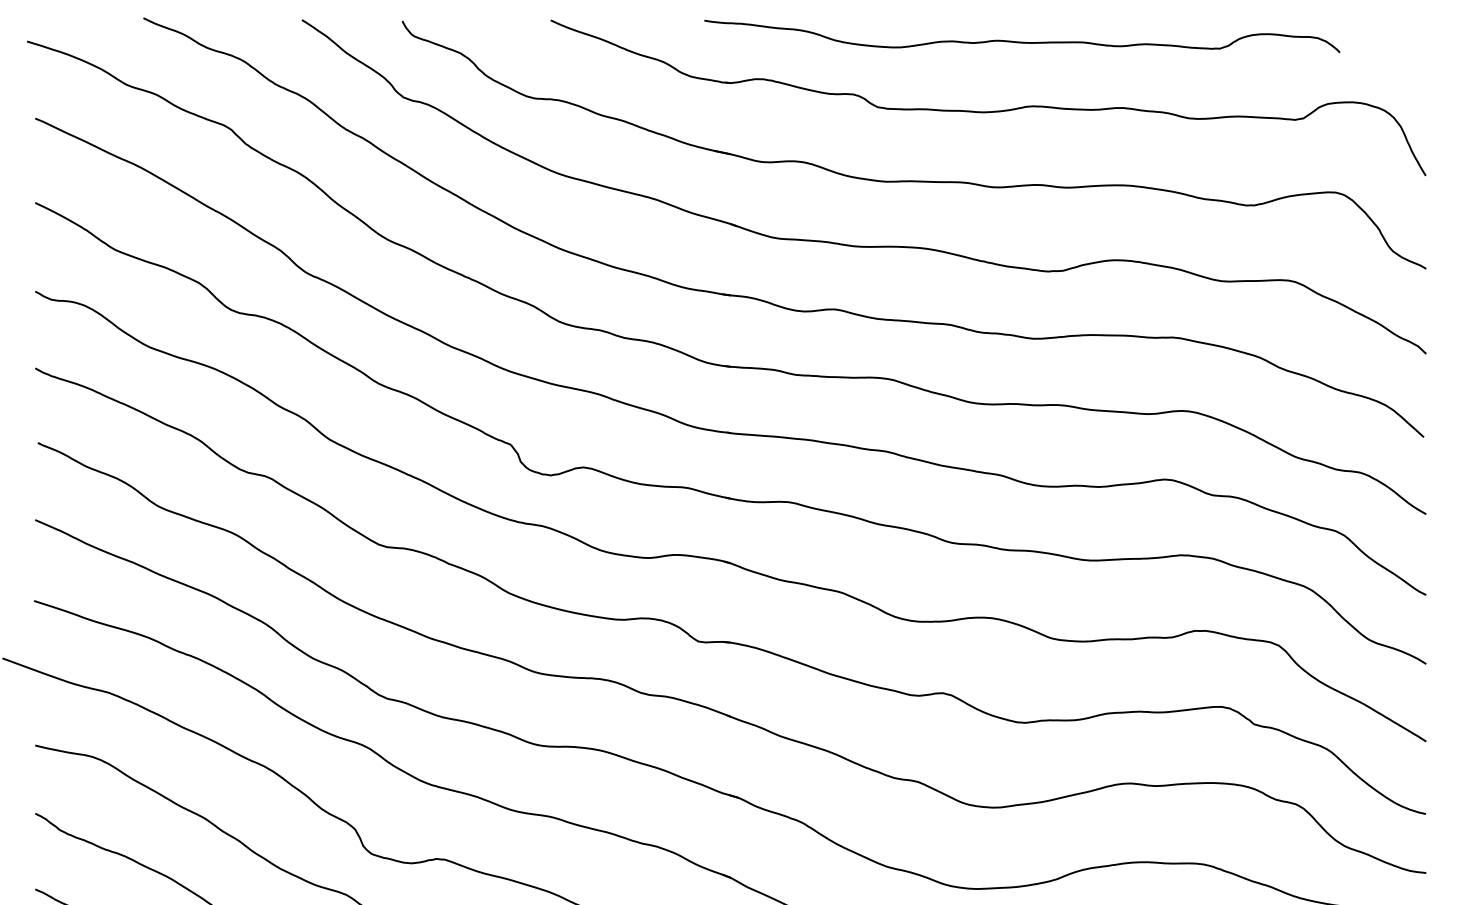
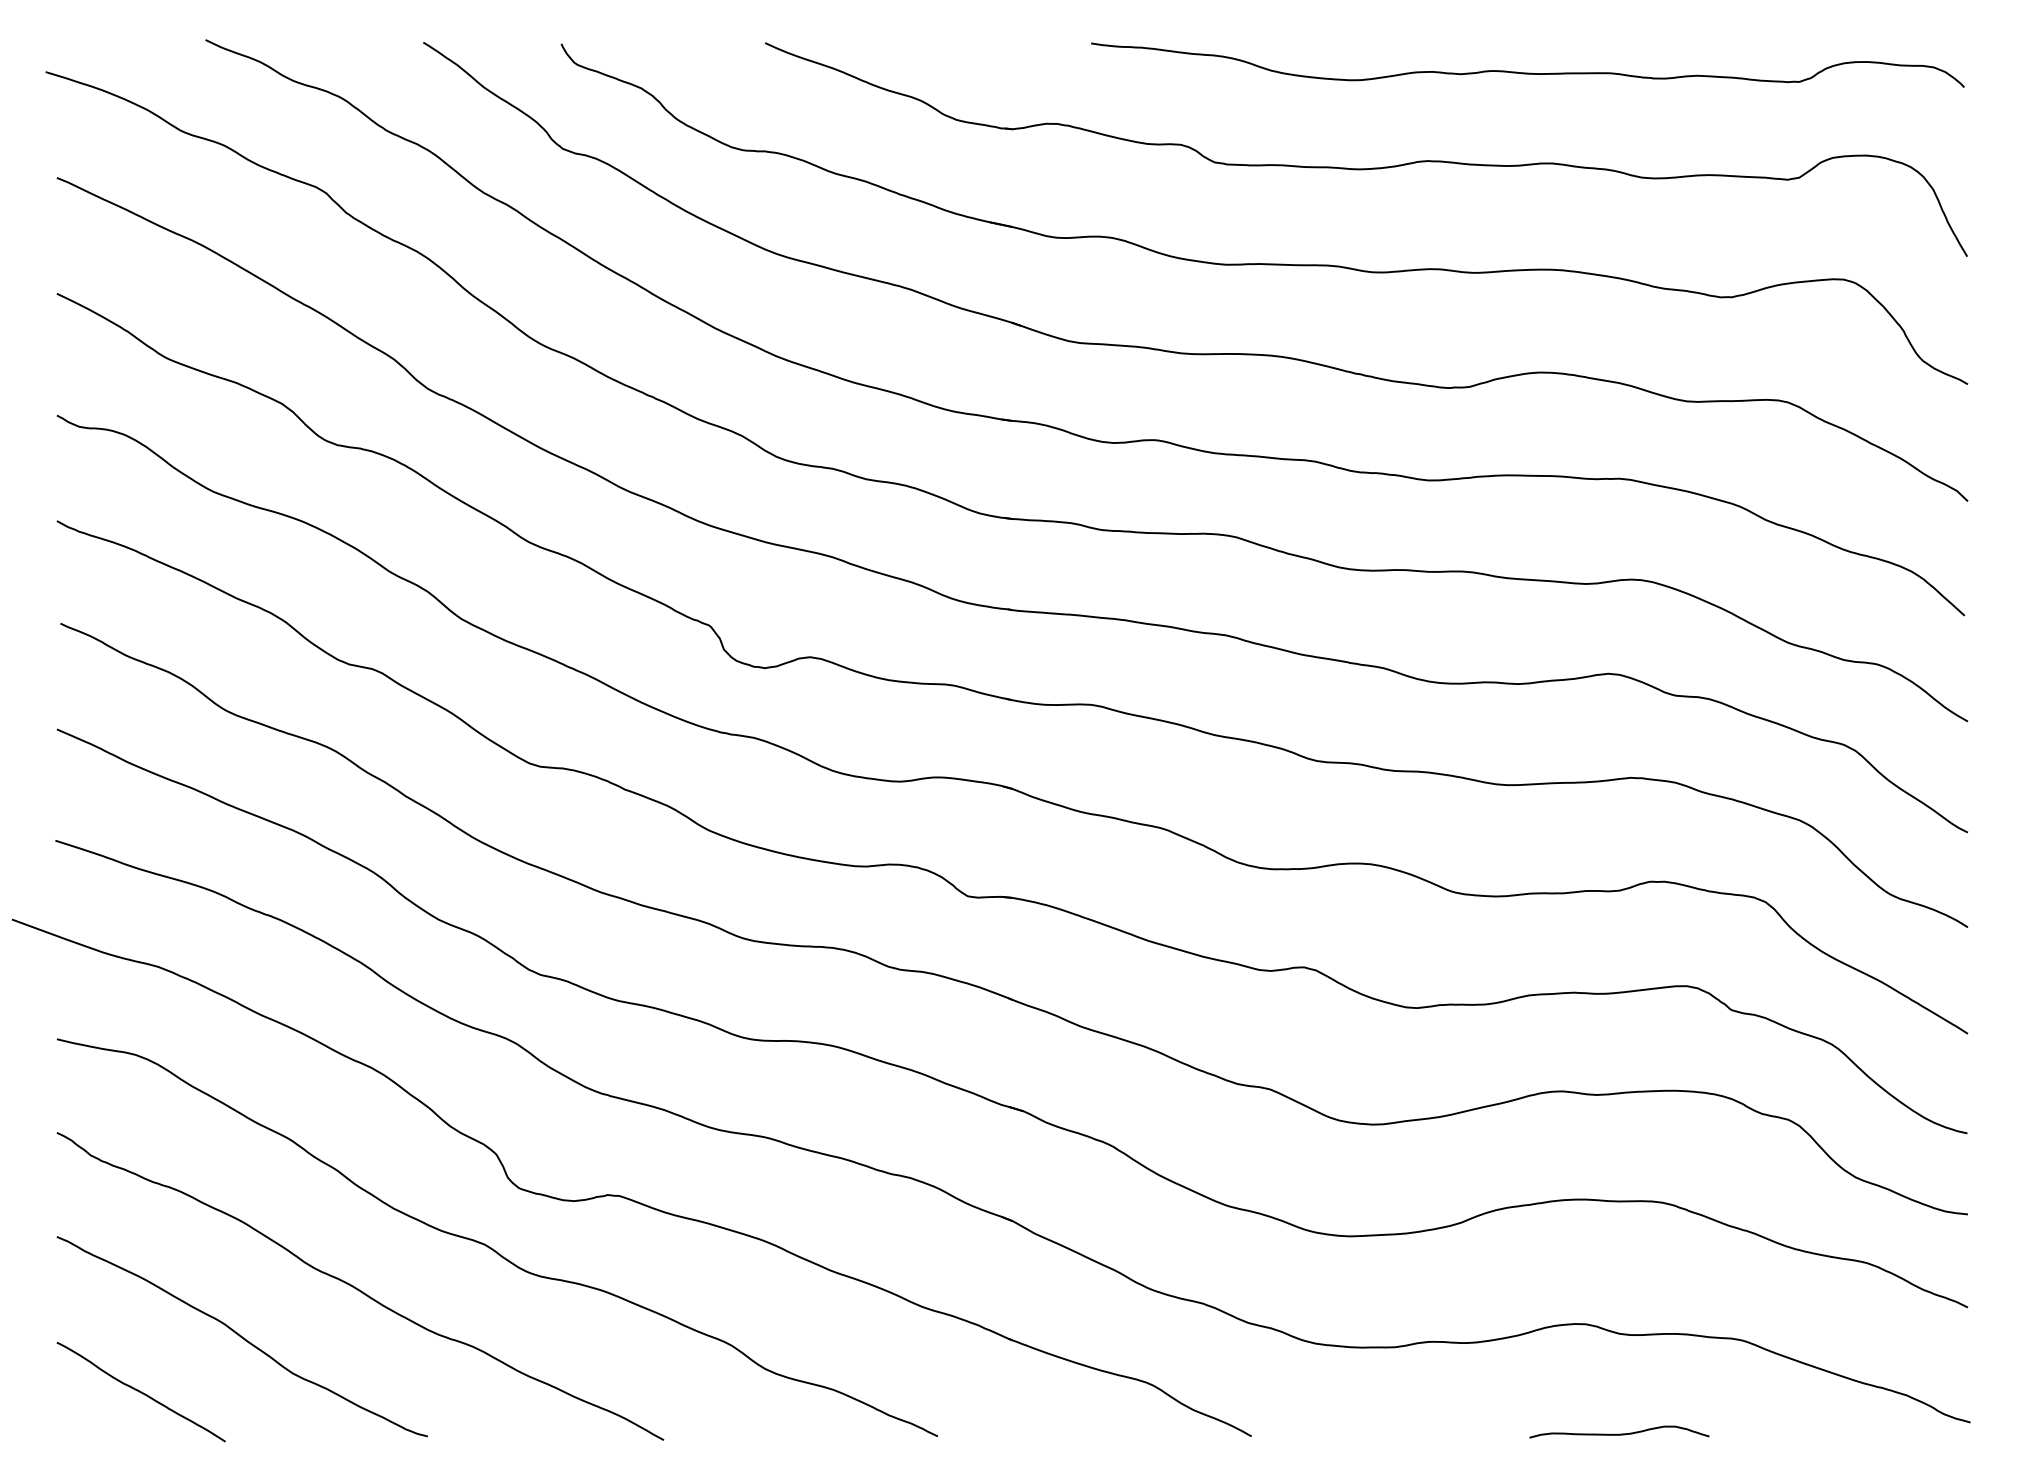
curve: (1021, 41) -> (1527, 72), moved

